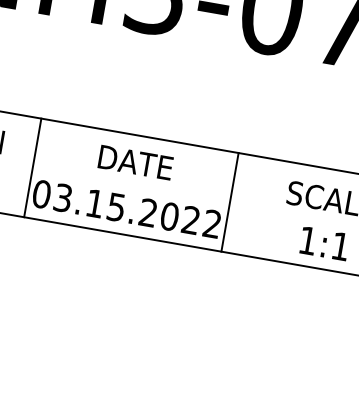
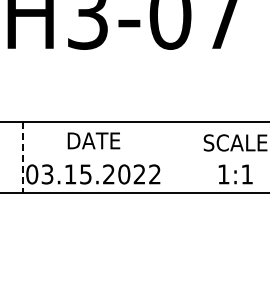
line: (32, 168) -> (22, 157), solid -> dashed
line: (230, 201) -> (164, 156), removed

